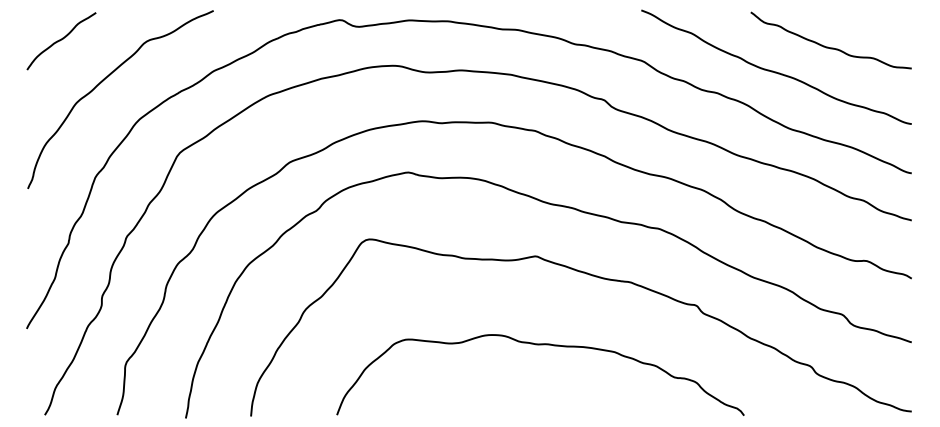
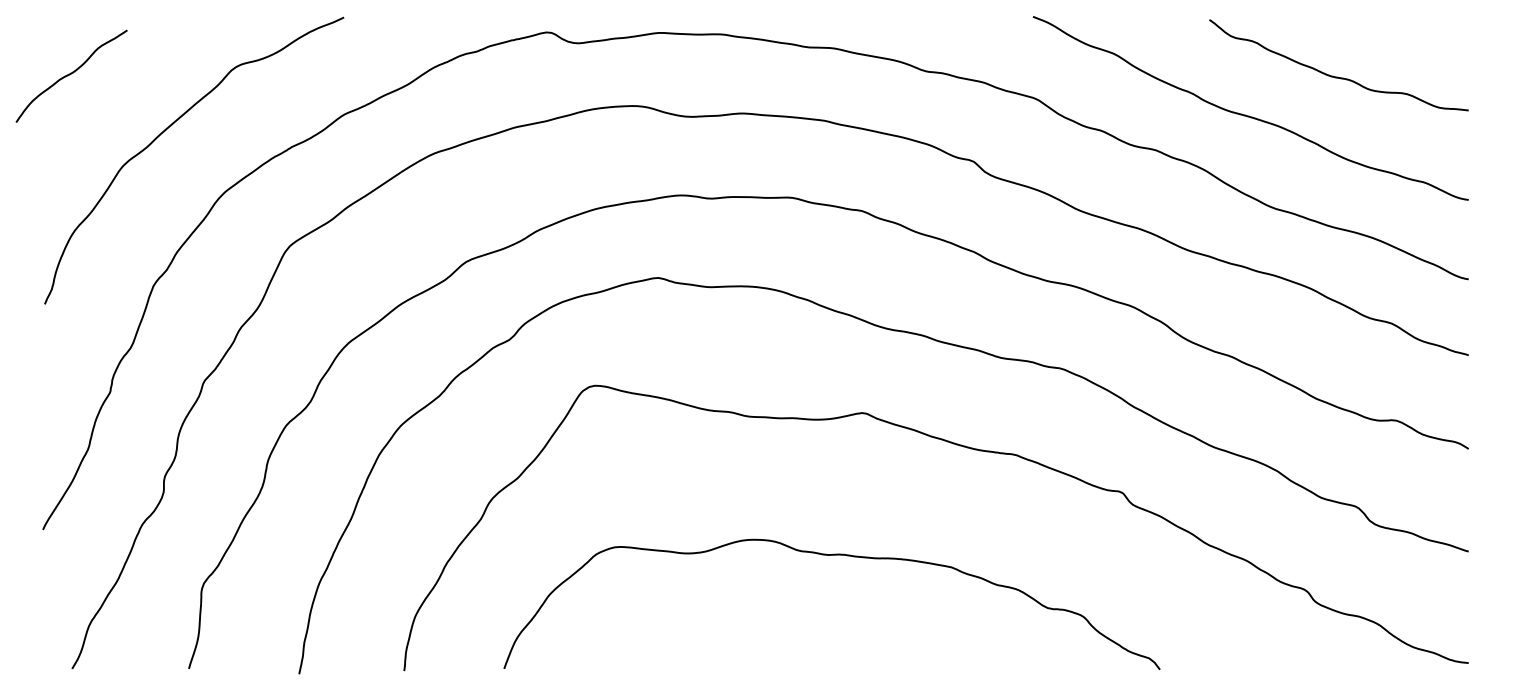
curve: (61, 40) -> (71, 74), moved
curve: (540, 345) -> (831, 556), moved

